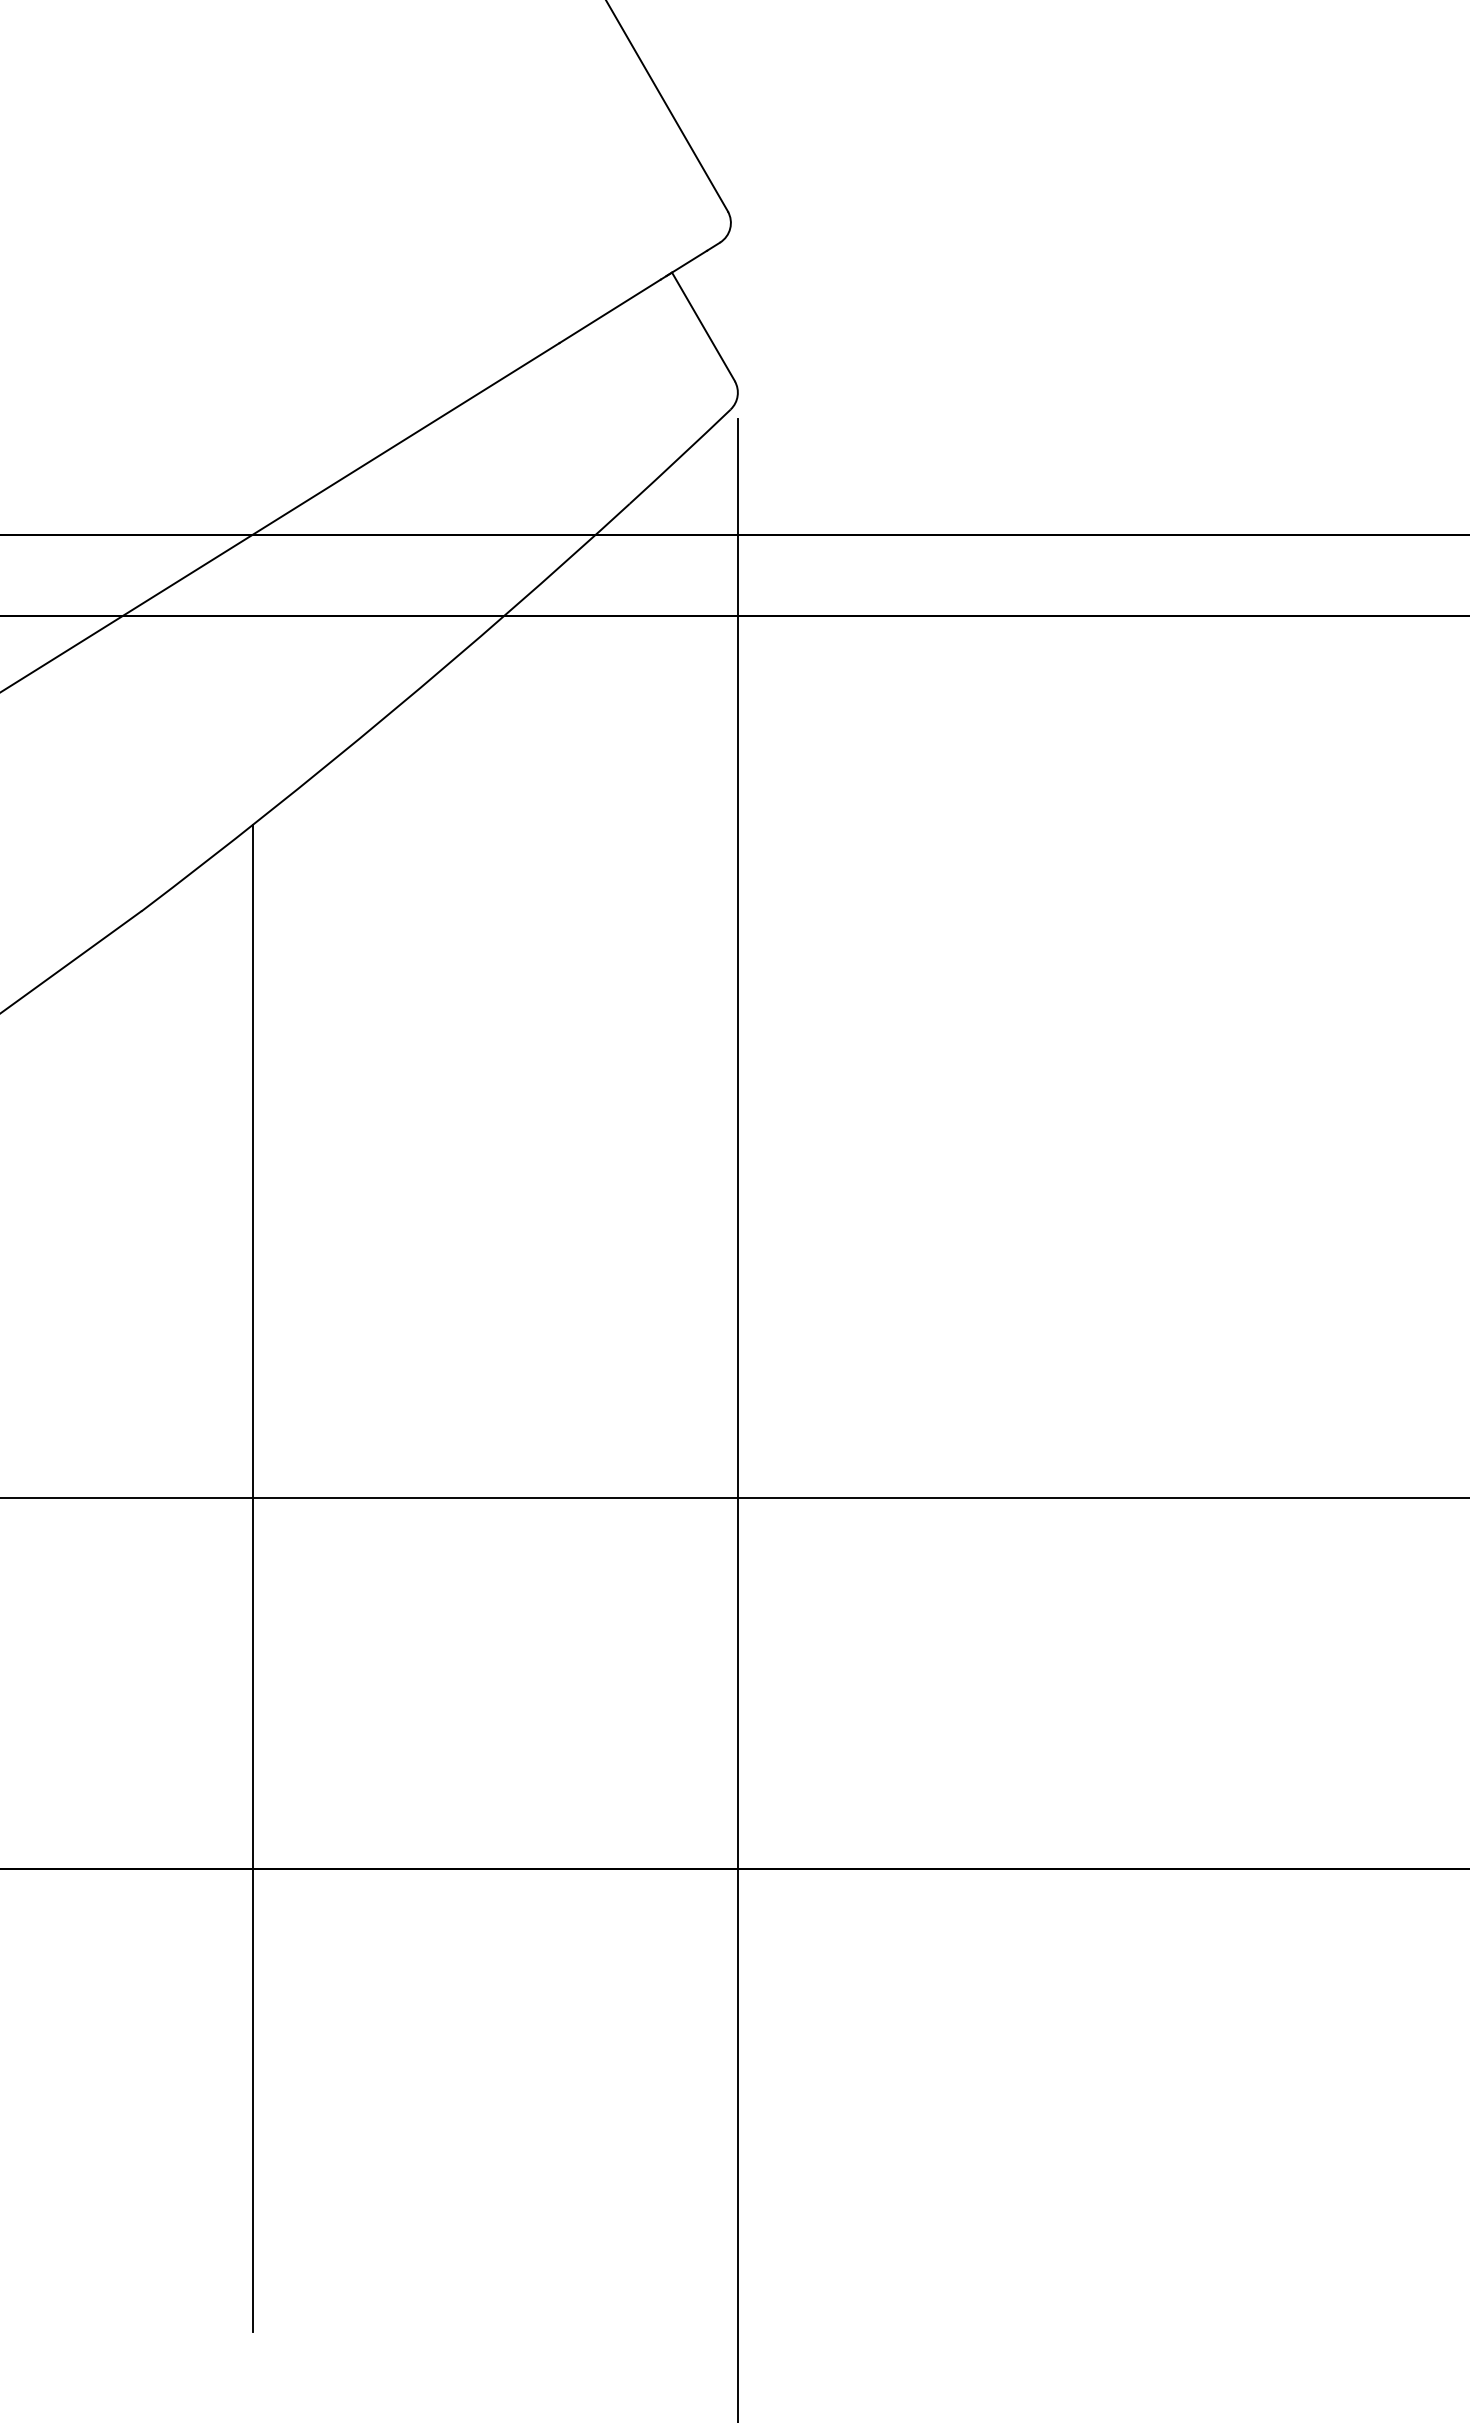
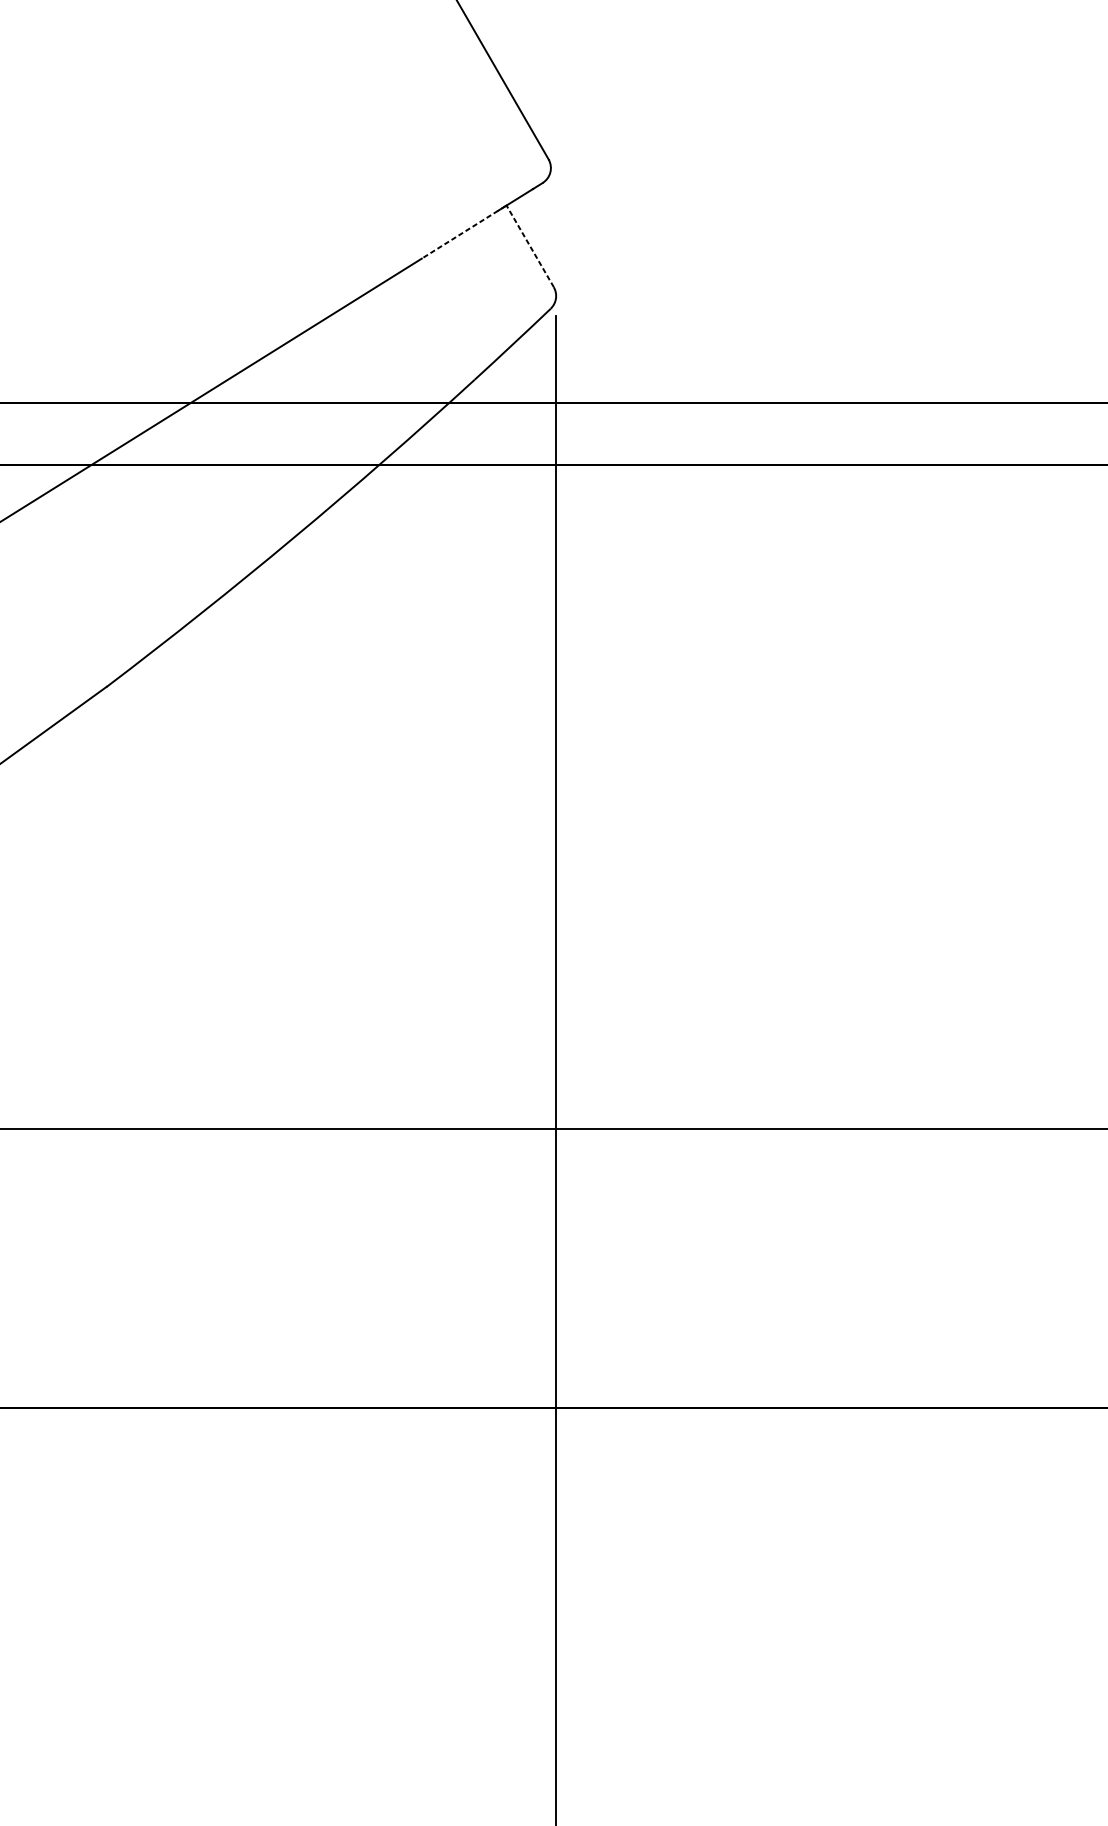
line: (610, 311) -> (460, 234), solid -> dashed
line: (703, 326) -> (530, 246), solid -> dashed
line: (252, 1578) -> (190, 1189), removed

